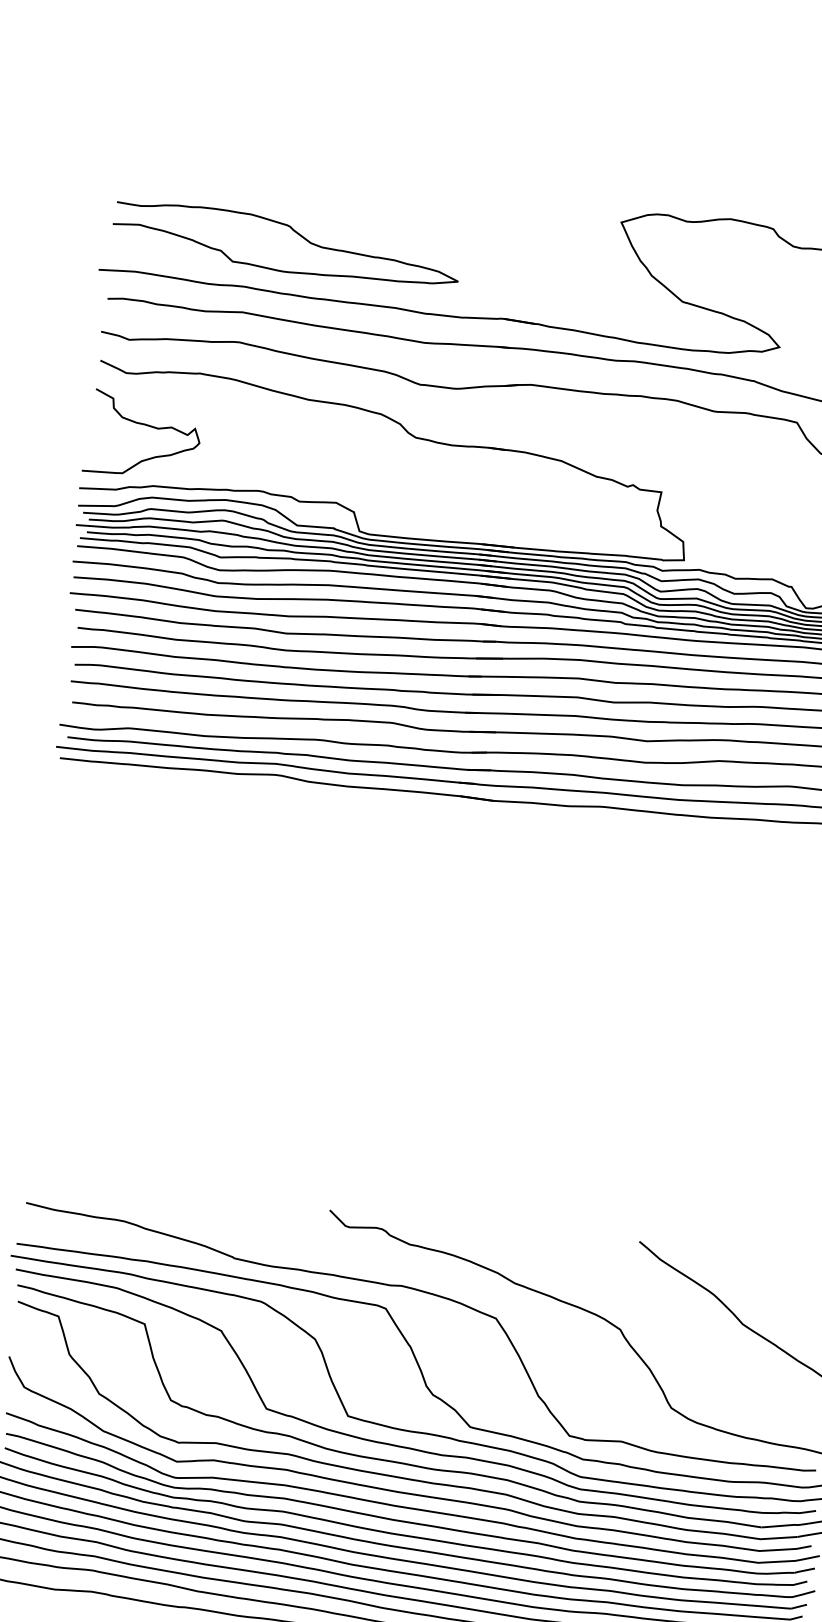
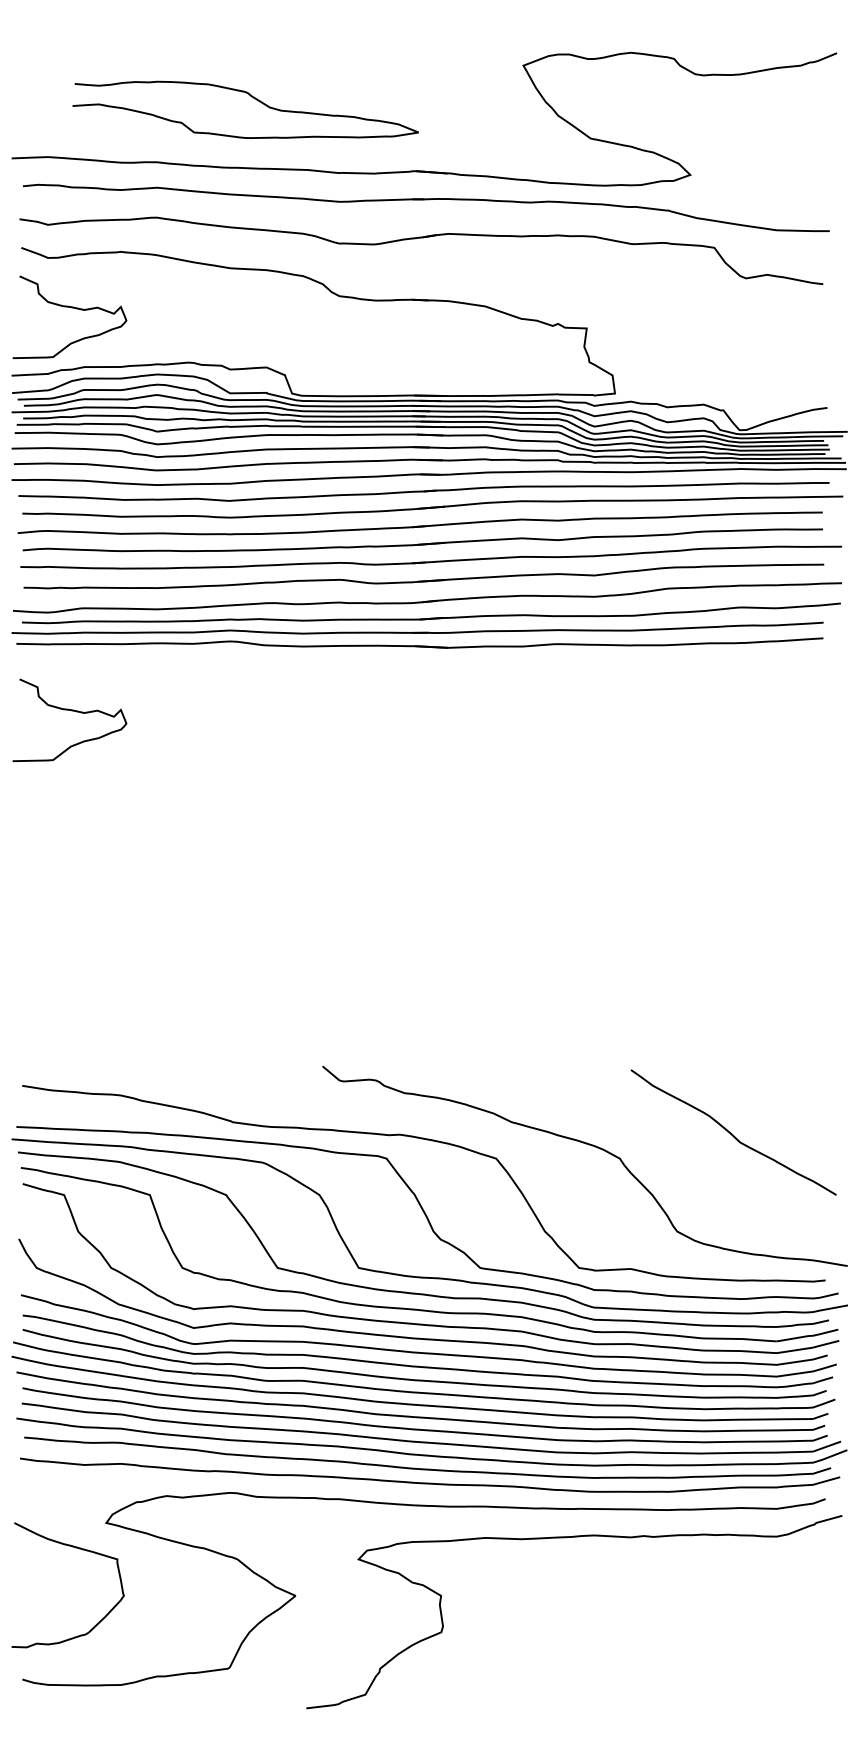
curve: (293, 231) -> (251, 97), moved
curve: (109, 831) -> (71, 711), added

